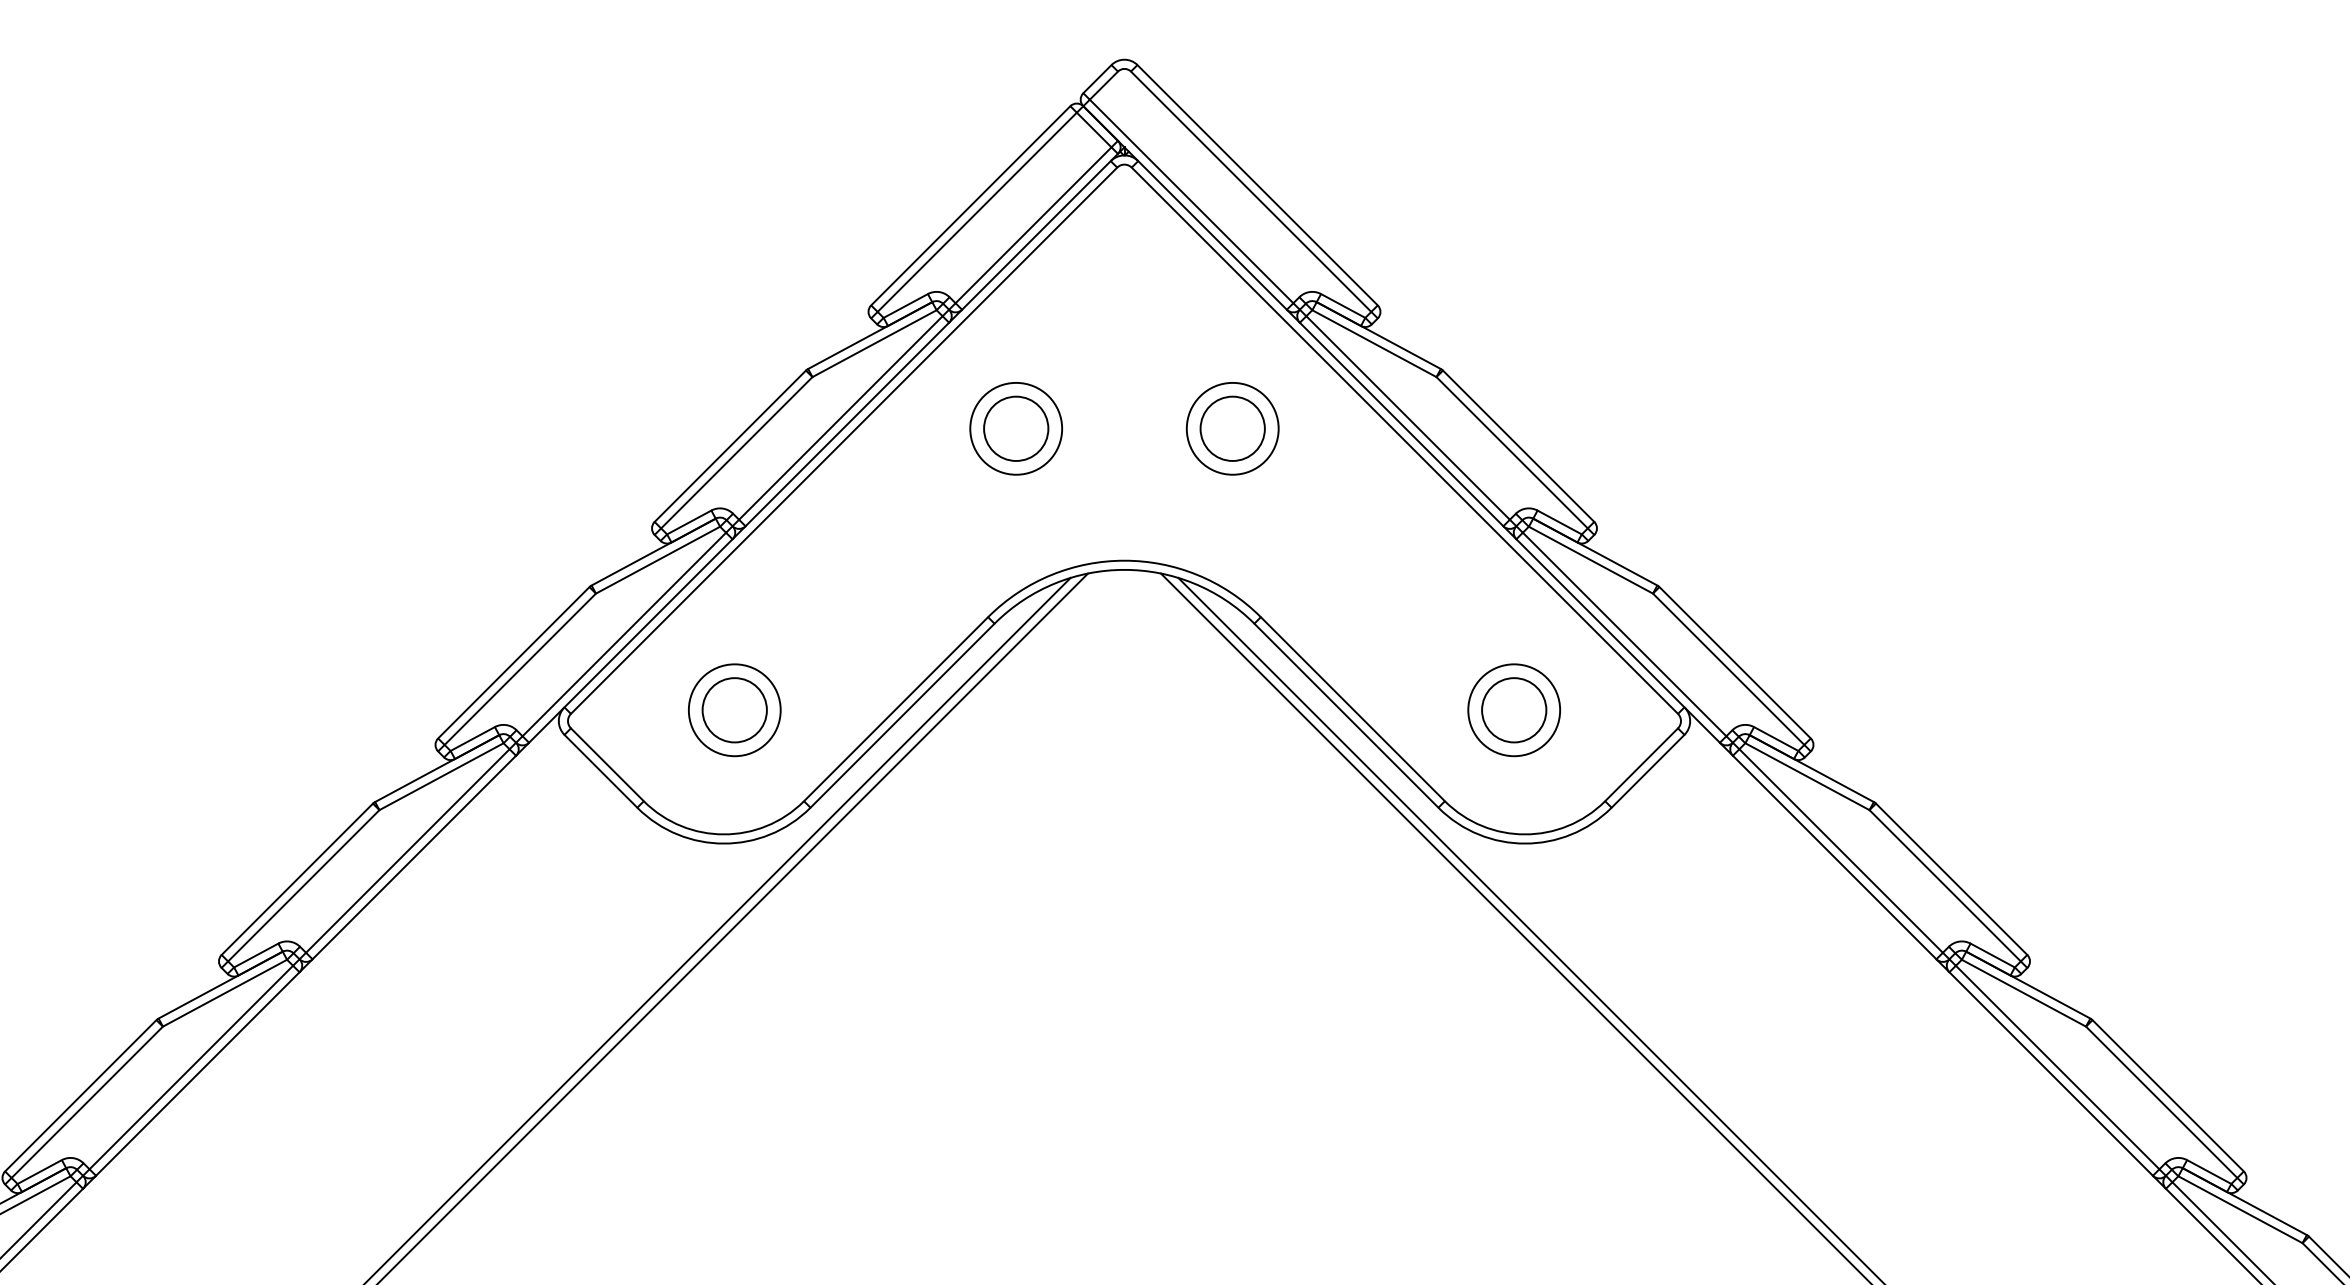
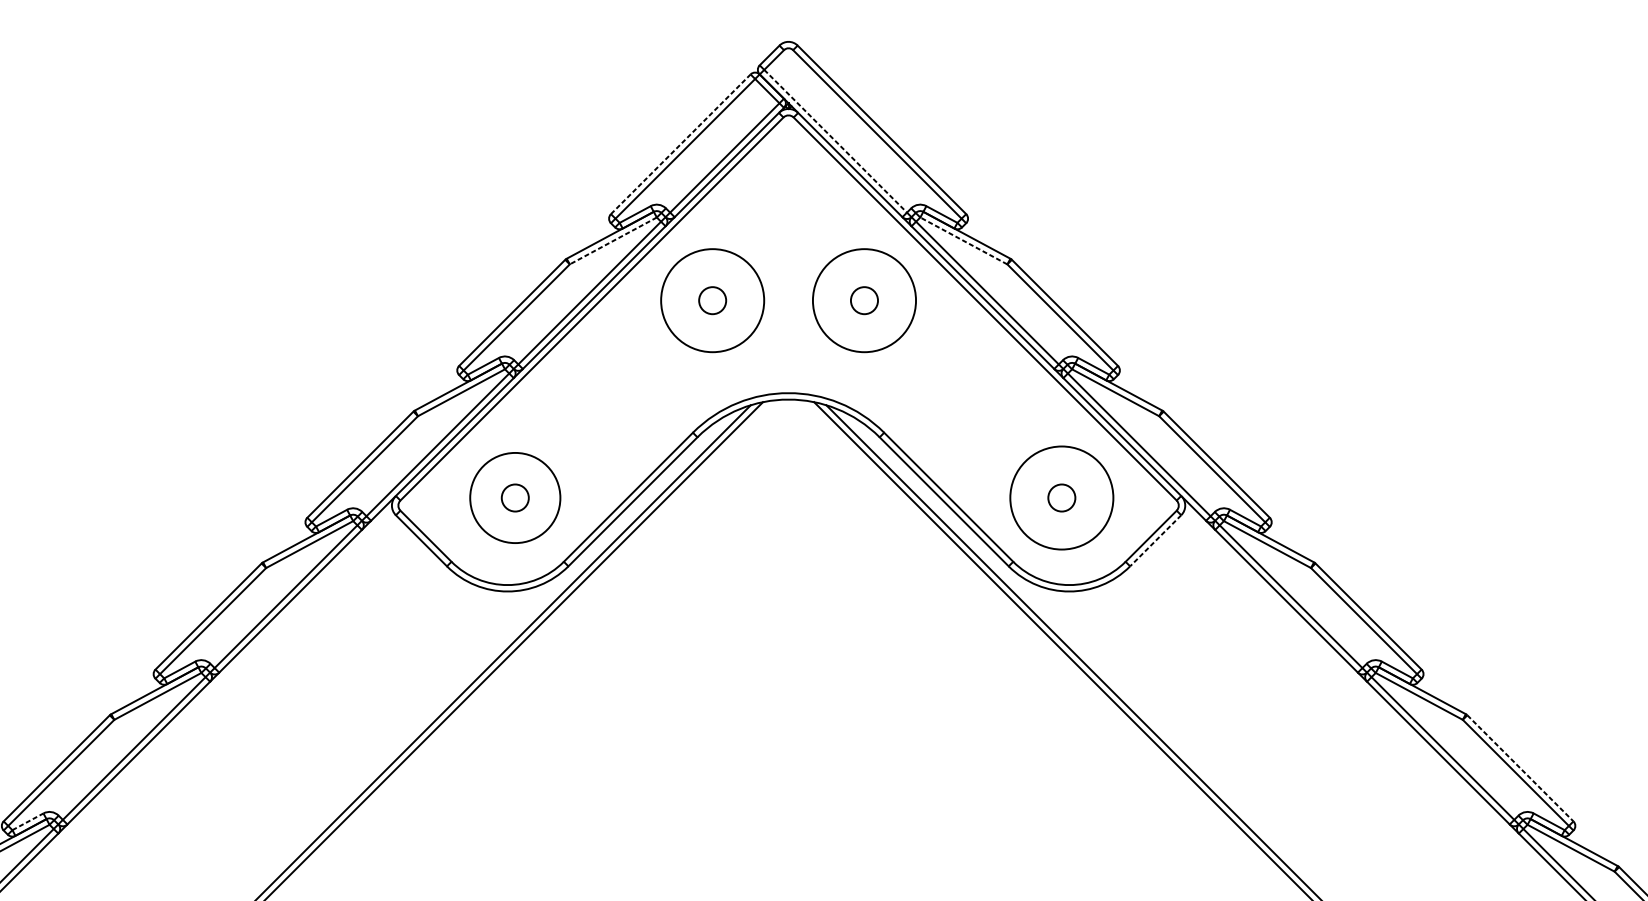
line: (1191, 201) -> (835, 141), solid -> dashed
line: (970, 205) -> (680, 144), solid -> dashed
line: (874, 343) -> (613, 240), solid -> dashed
line: (1374, 343) -> (963, 240), solid -> dashed
circle: (1016, 428) -> (712, 300), size x0.6
circle: (1016, 428) -> (712, 300), size x1.6
circle: (1232, 428) -> (864, 300), size x0.6
circle: (1232, 428) -> (864, 300), size x1.6
circle: (734, 710) -> (515, 498), size x0.6
circle: (734, 710) -> (515, 498), size x1.4
circle: (1514, 710) -> (1062, 498), size x0.6
circle: (1514, 710) -> (1062, 498), size x1.6
line: (1648, 771) -> (1156, 540), solid -> dashed
line: (2168, 1095) -> (1520, 768), solid -> dashed
line: (40, 1171) -> (28, 821), solid -> dashed

